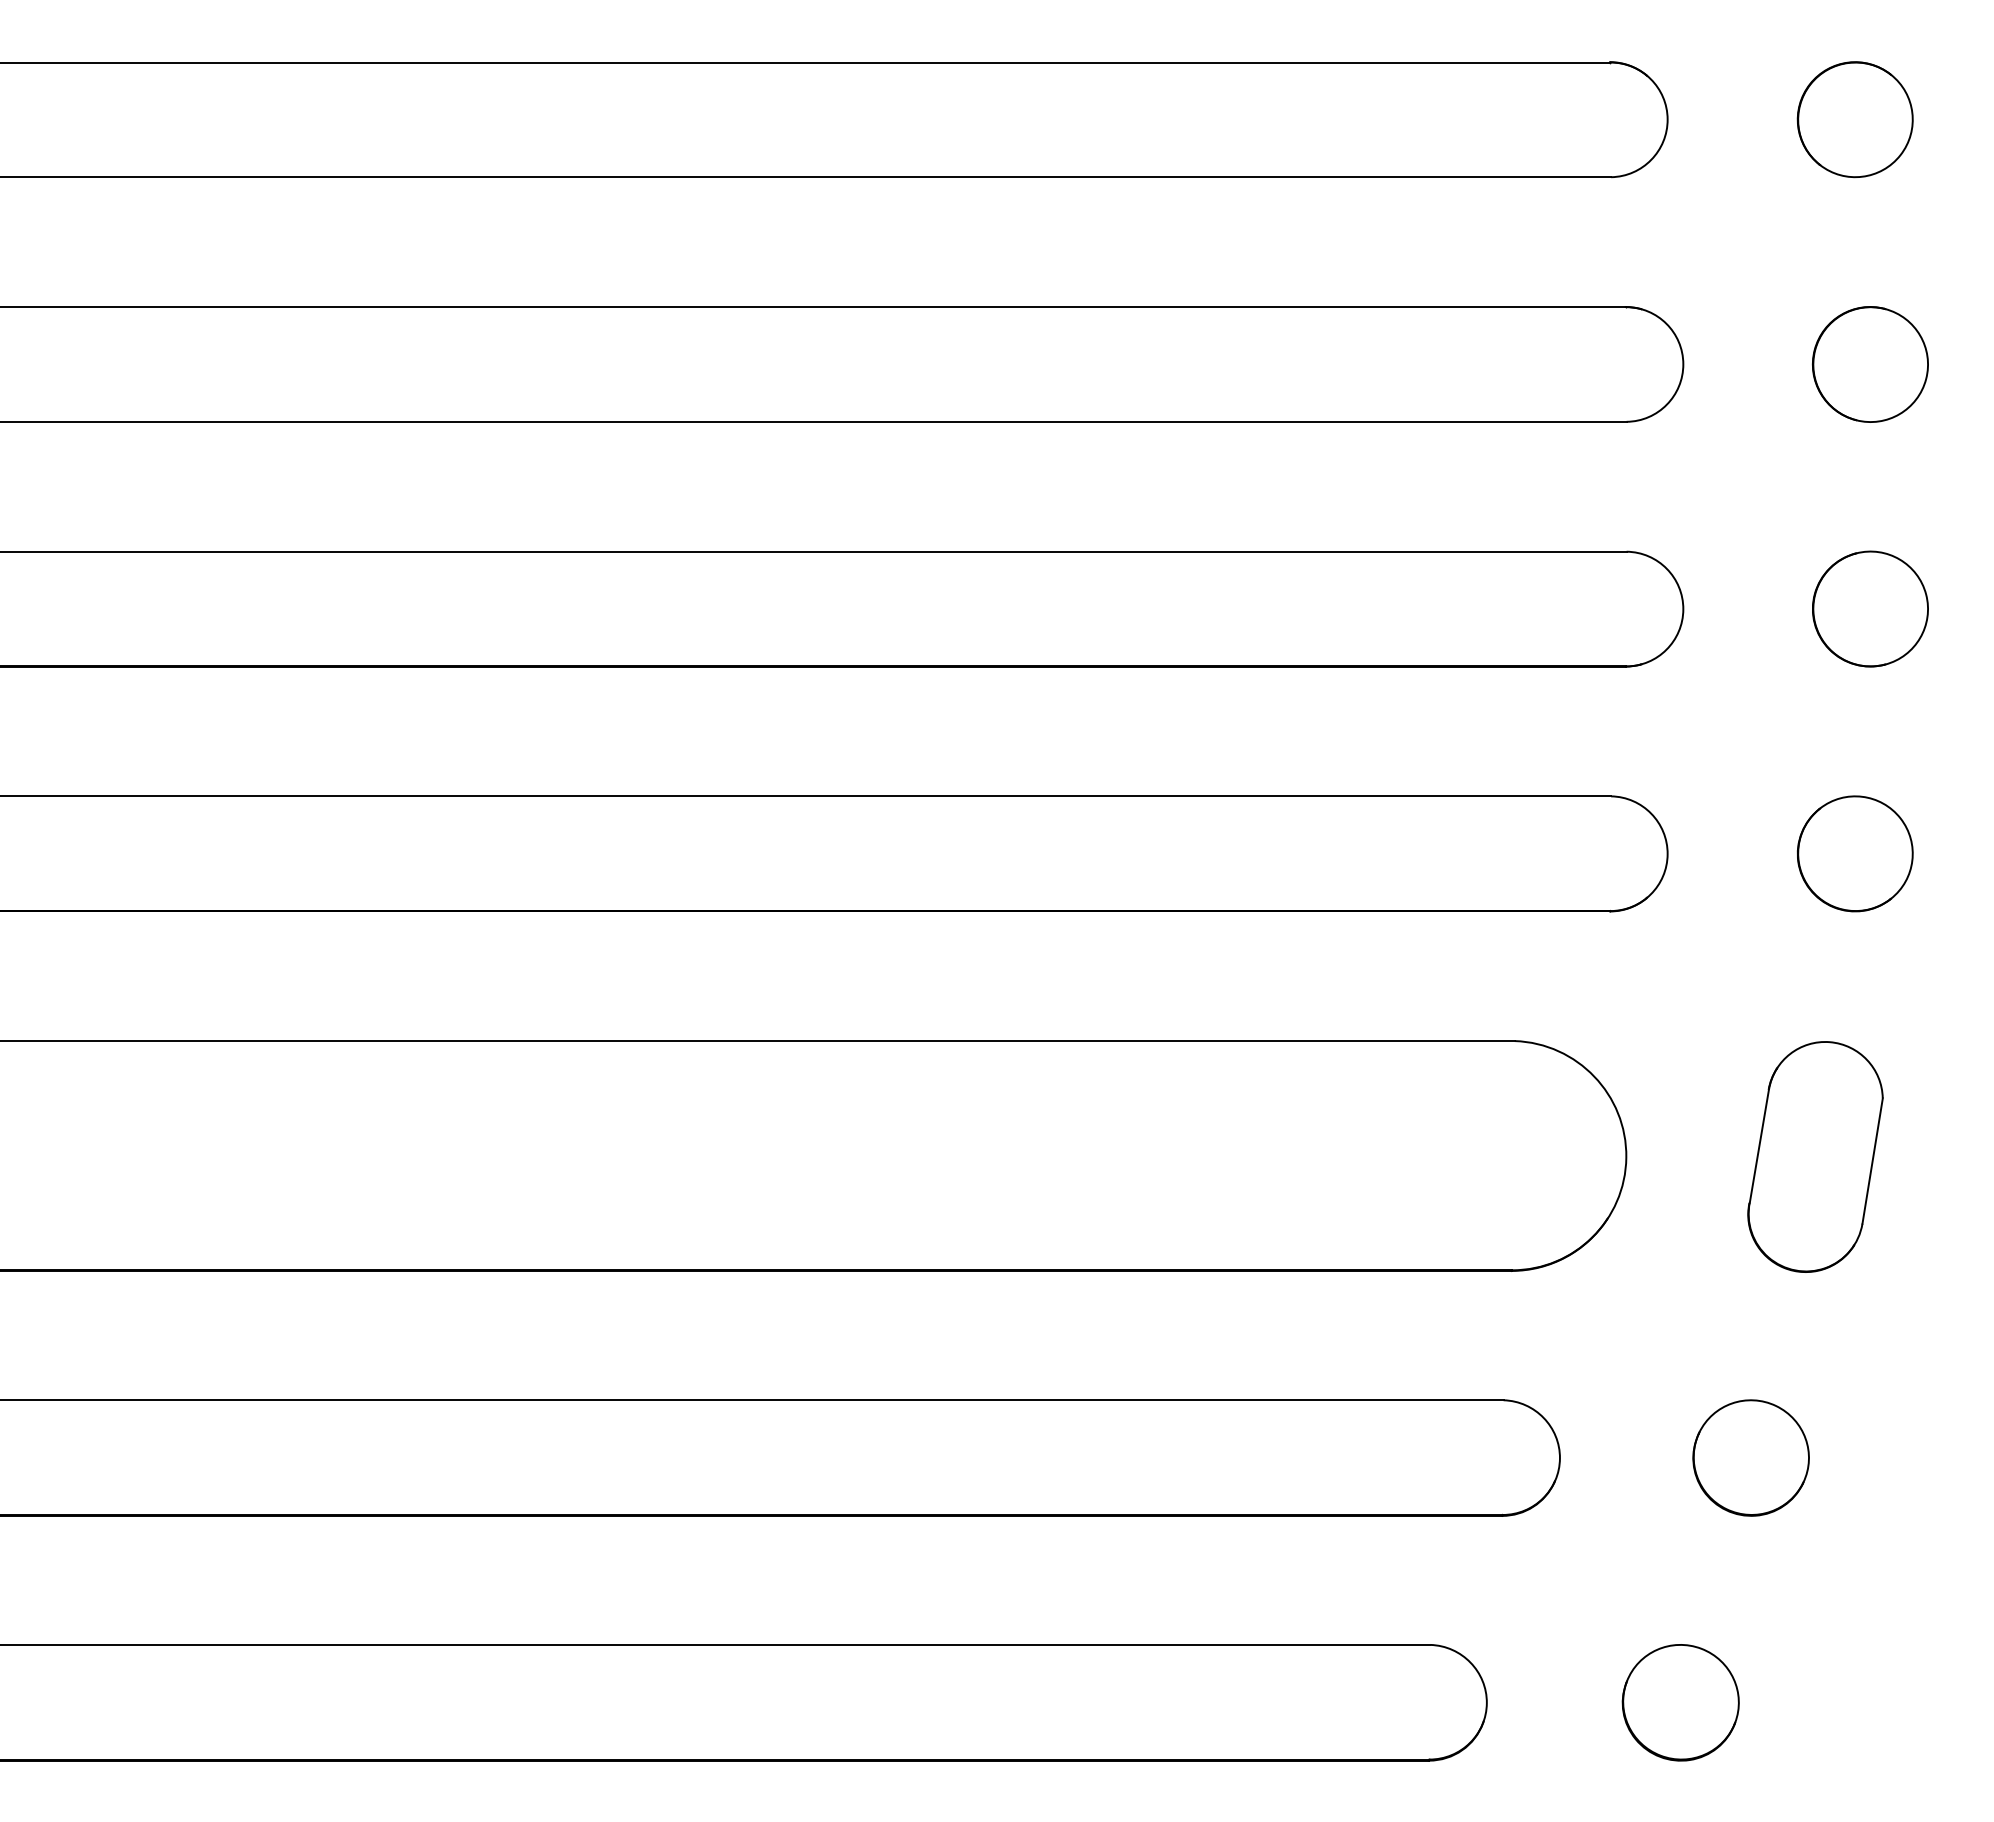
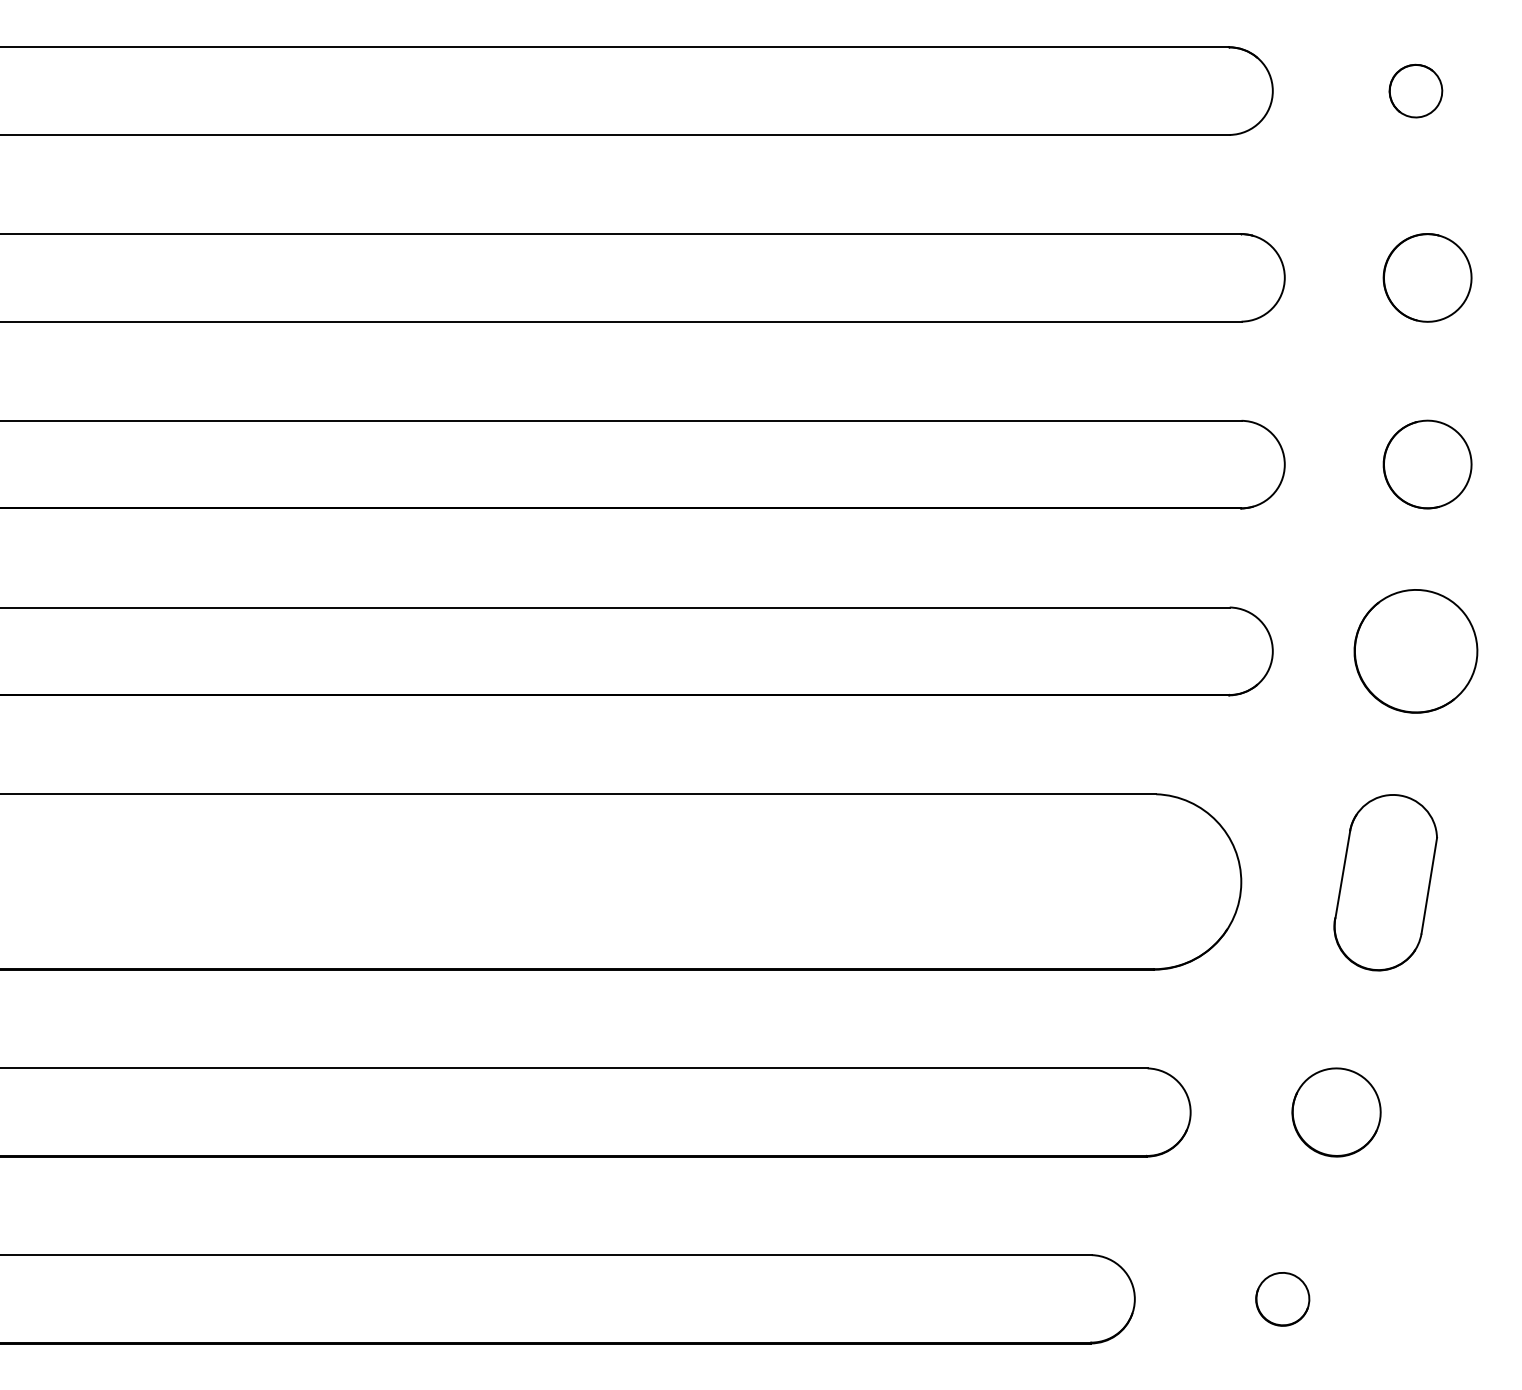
part: (1854, 119) -> (1415, 90), size x0.6
part: (1855, 853) -> (1416, 651), size x1.4
part: (1680, 1702) -> (1282, 1299), size x0.6

